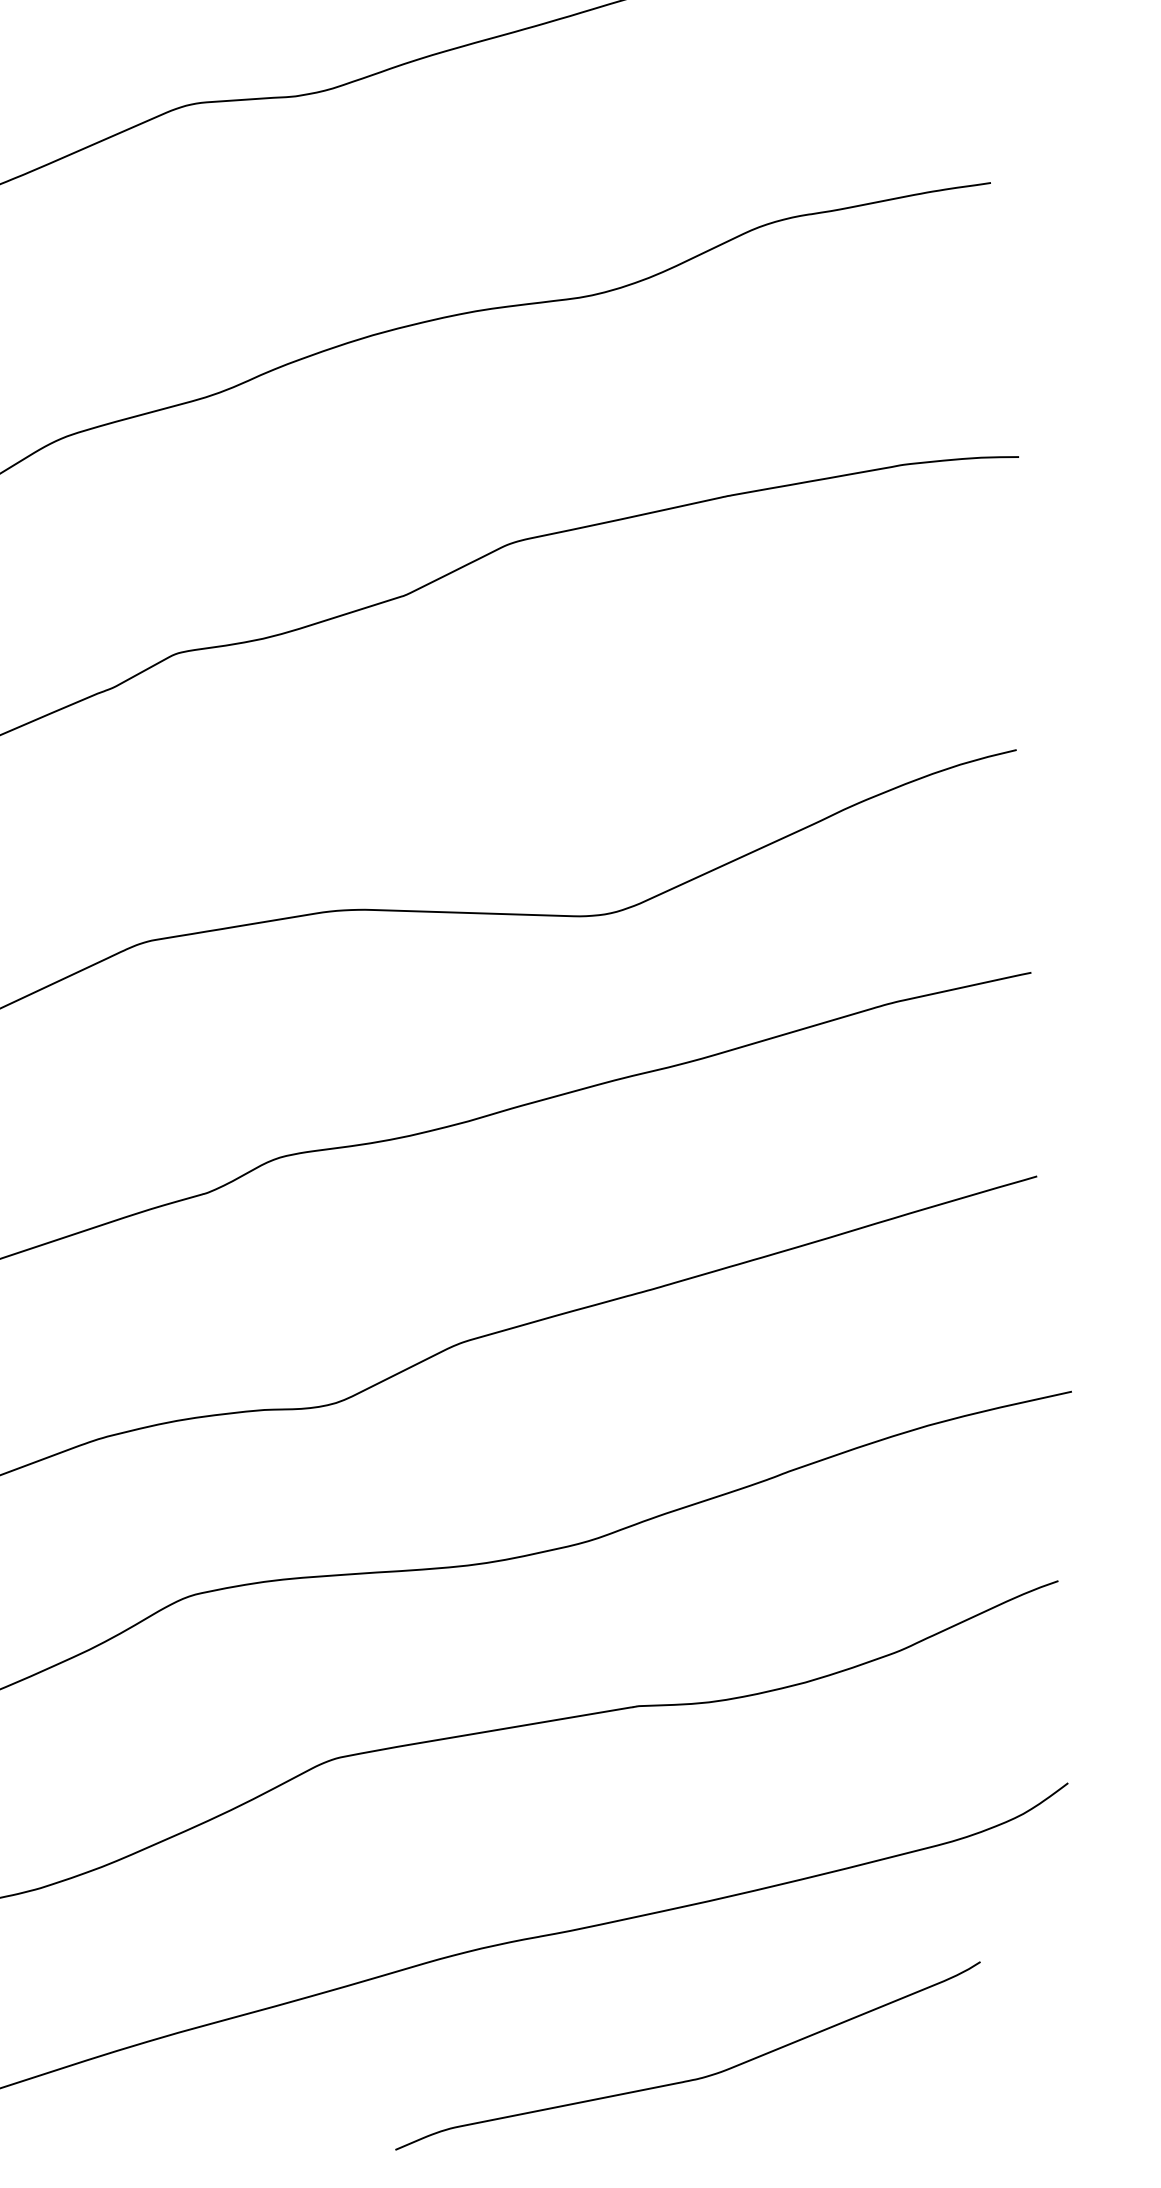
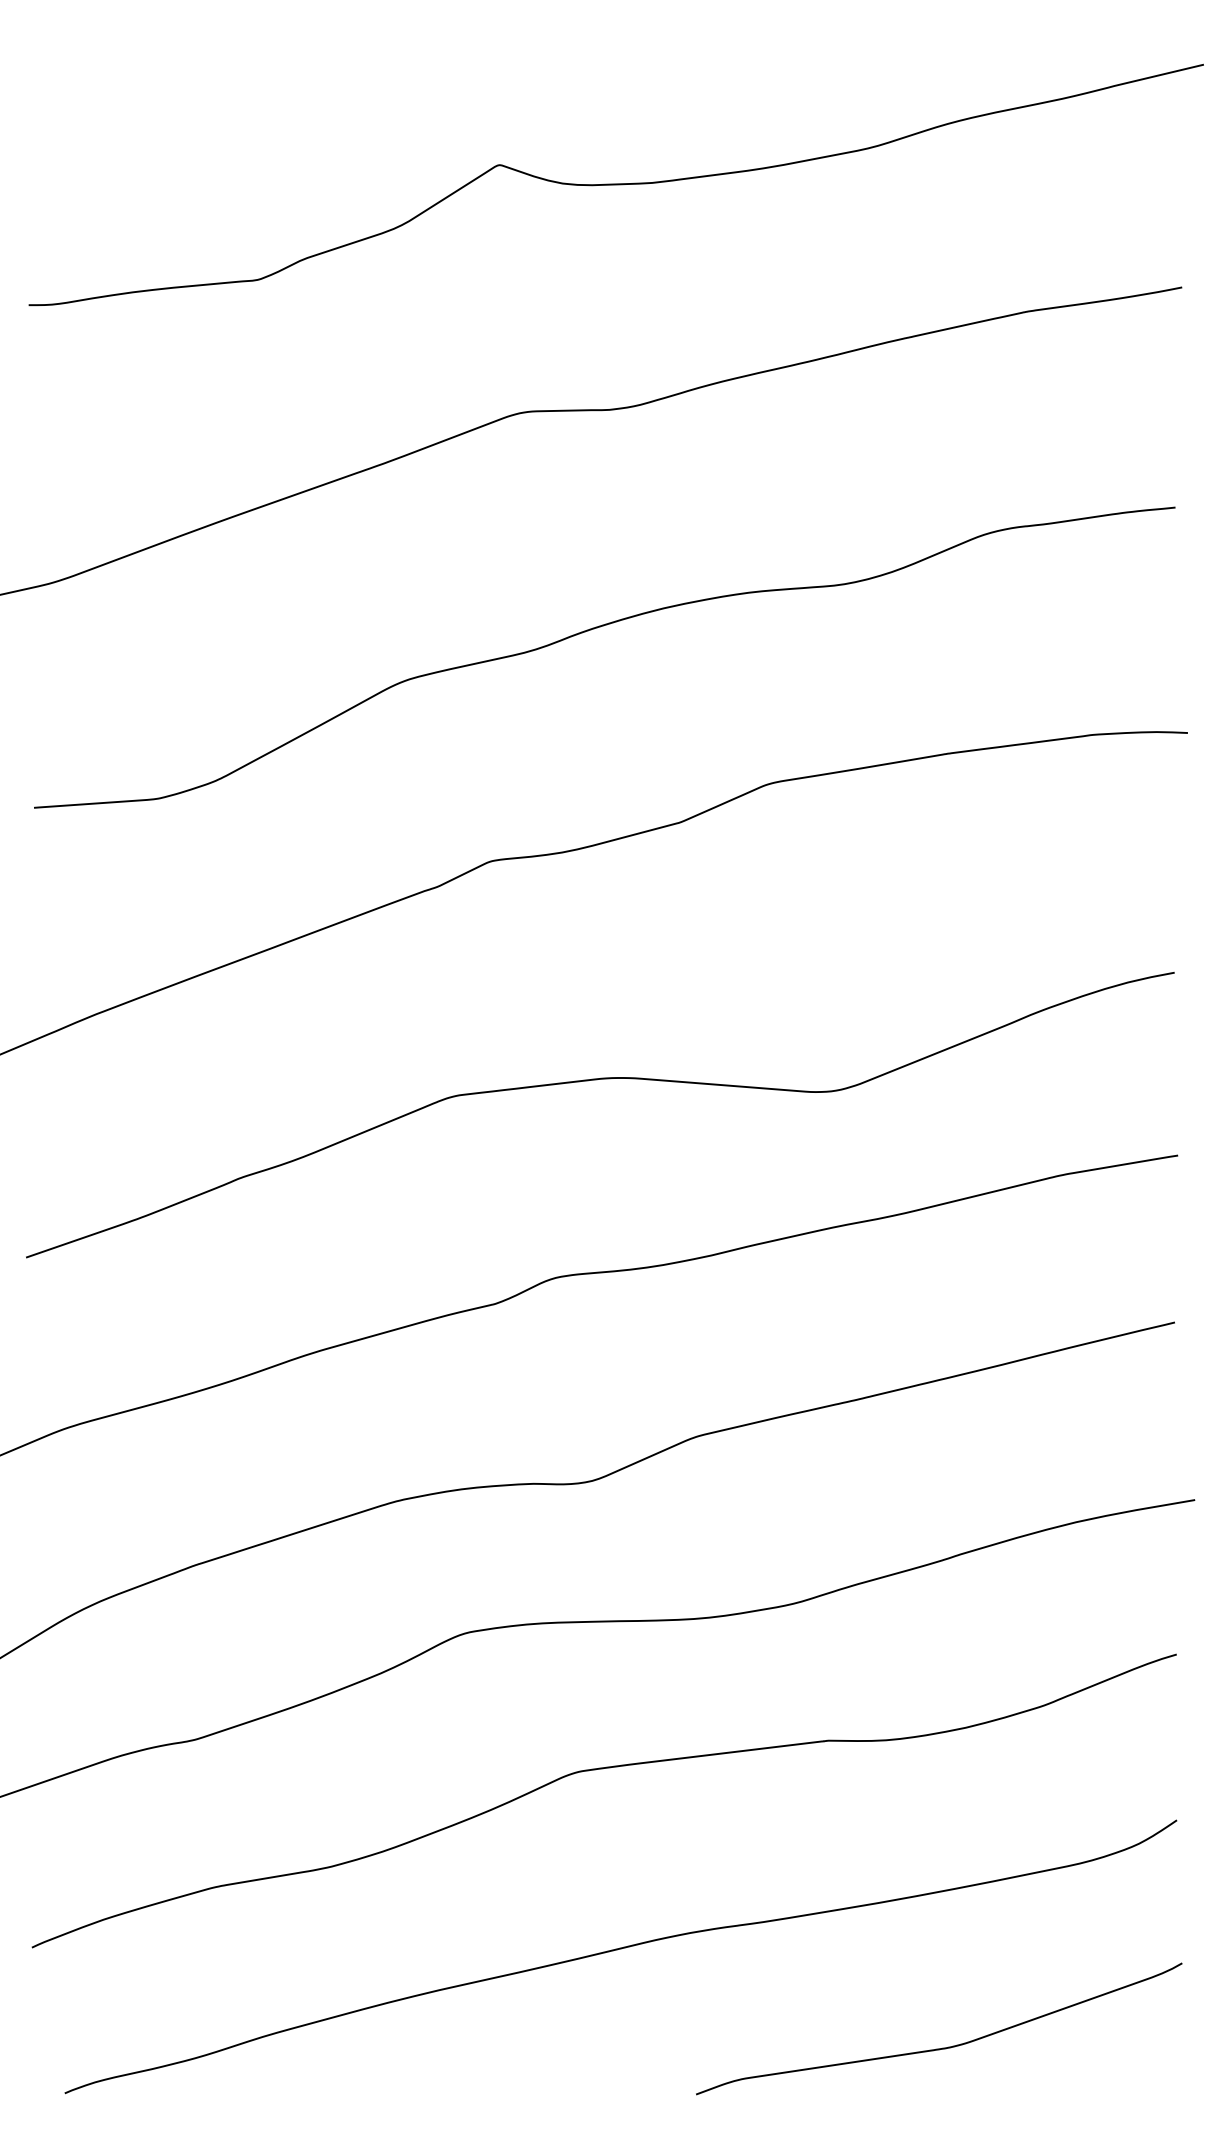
curve: (693, 2078) -> (942, 2047), moved

